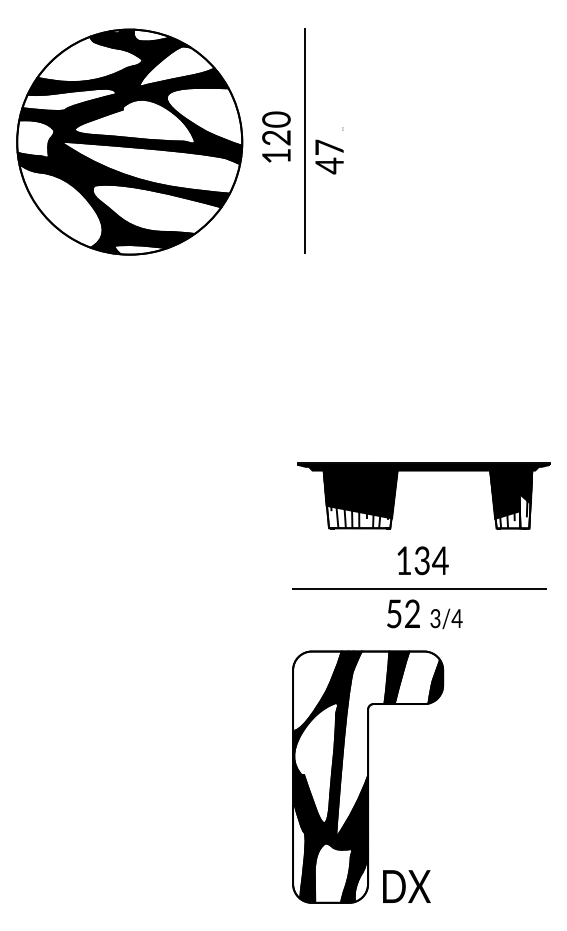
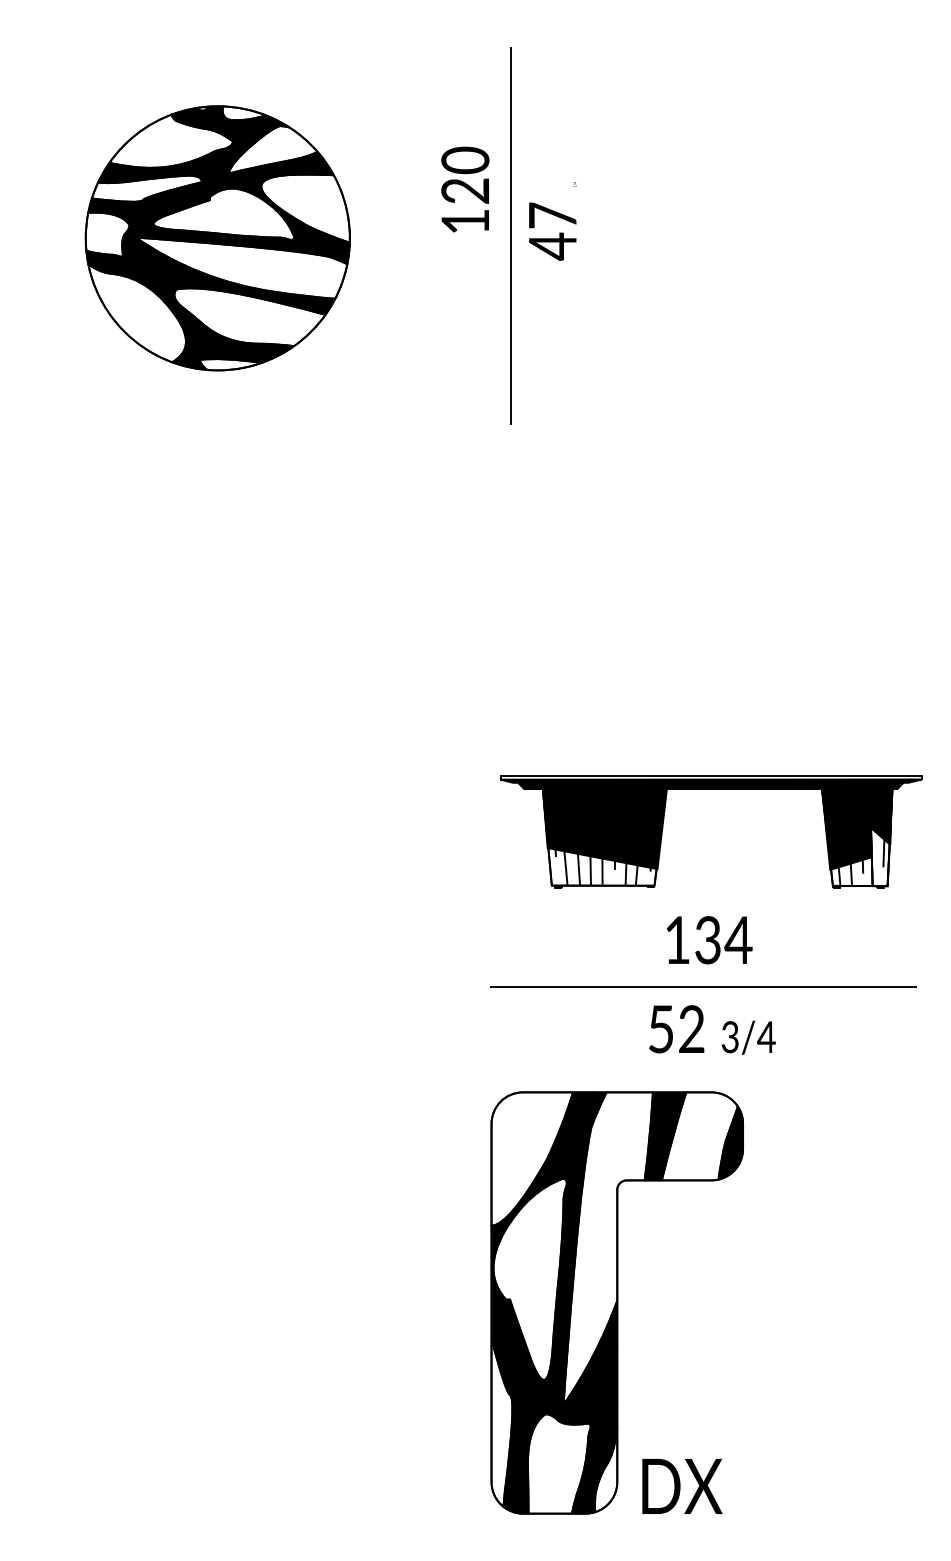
text: (276, 136) -> (465, 188), moved
part: (129, 141) -> (217, 237), size x0.7
text: (329, 150) -> (552, 220), moved

